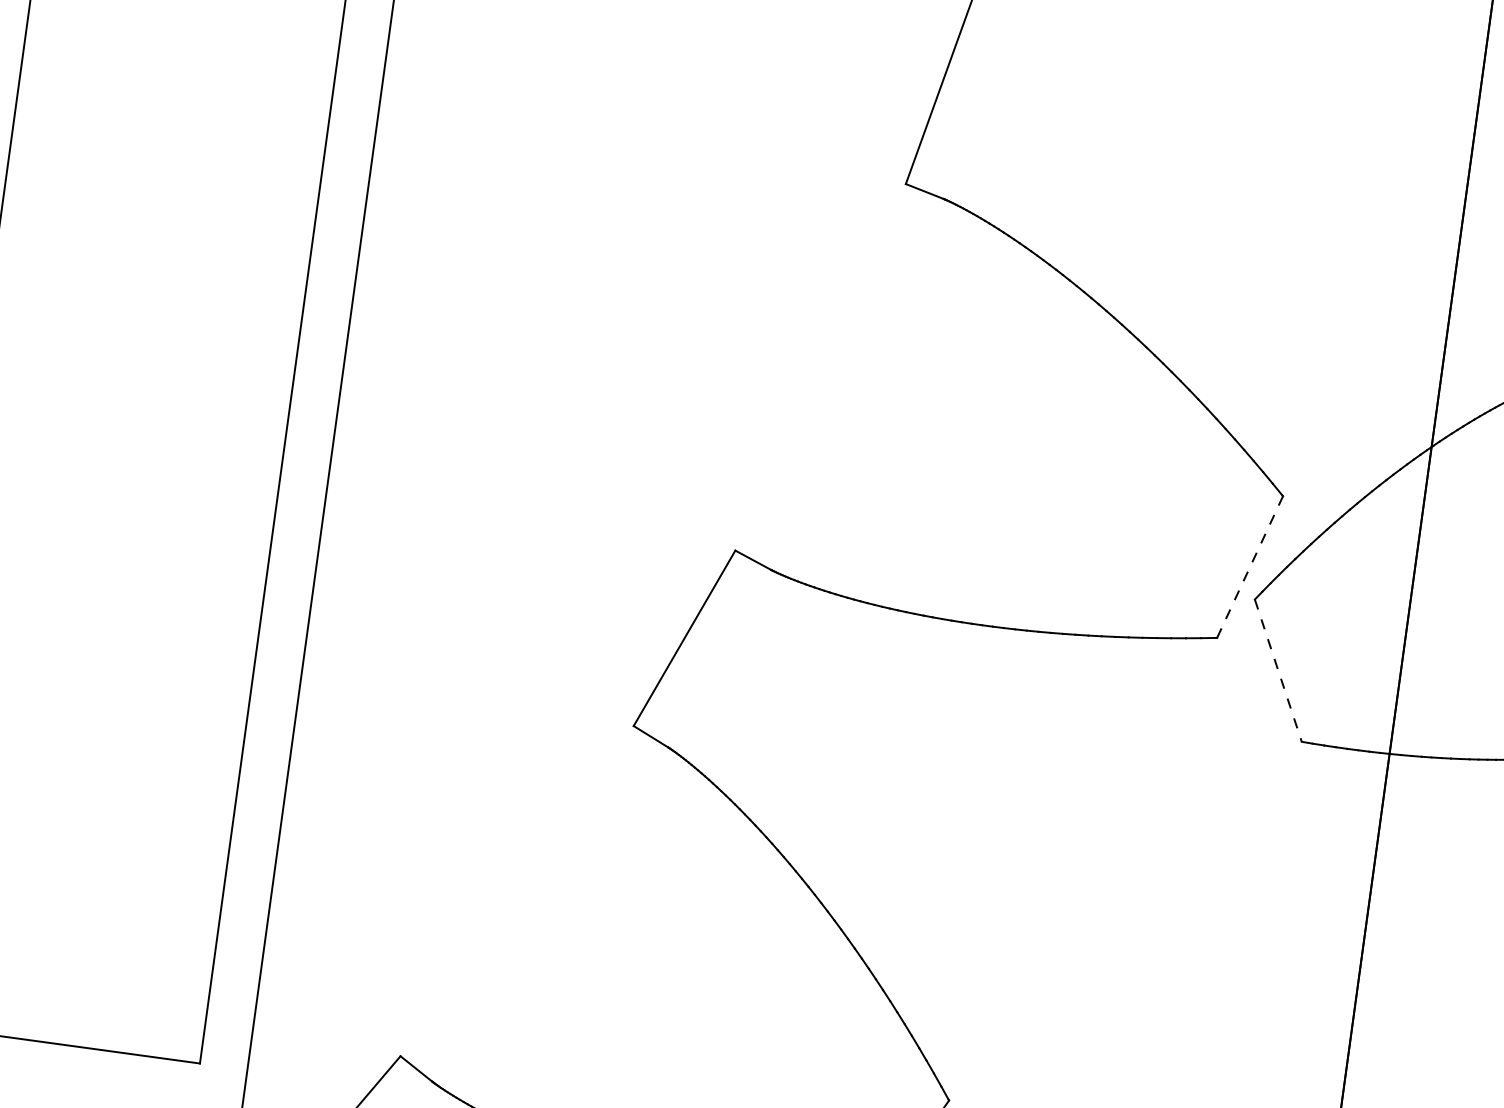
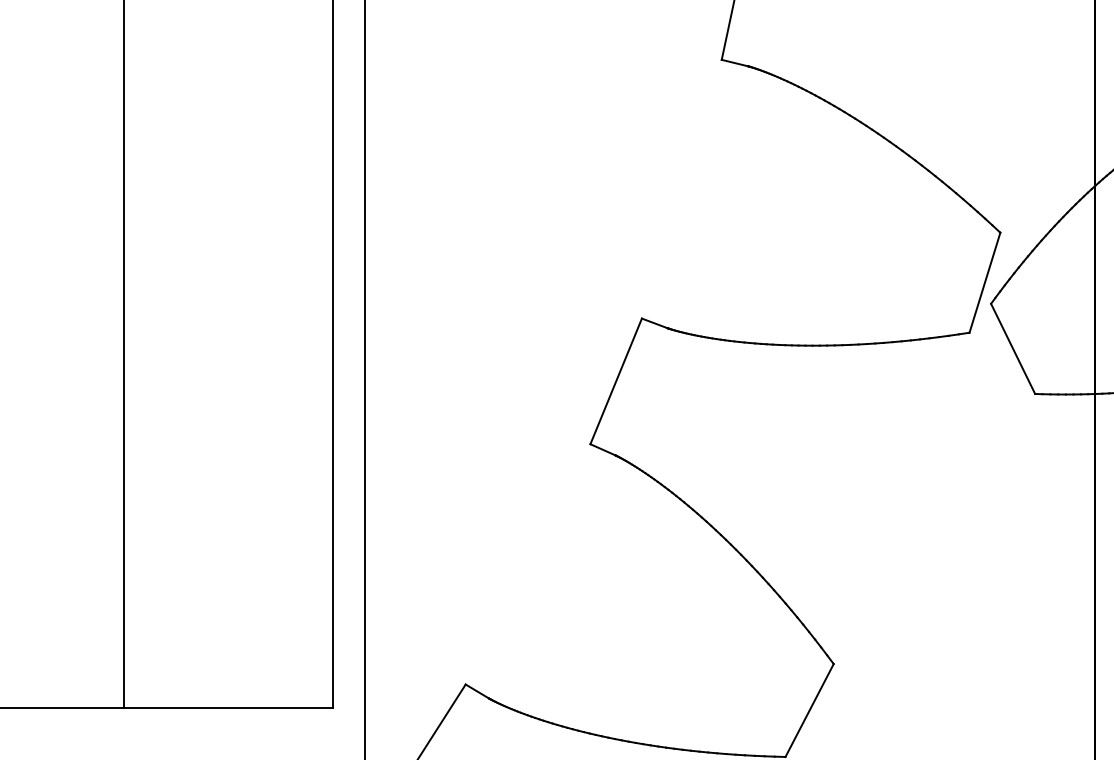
line: (1250, 566) -> (985, 282), dashed -> solid
line: (1278, 671) -> (1013, 349), dashed -> solid

